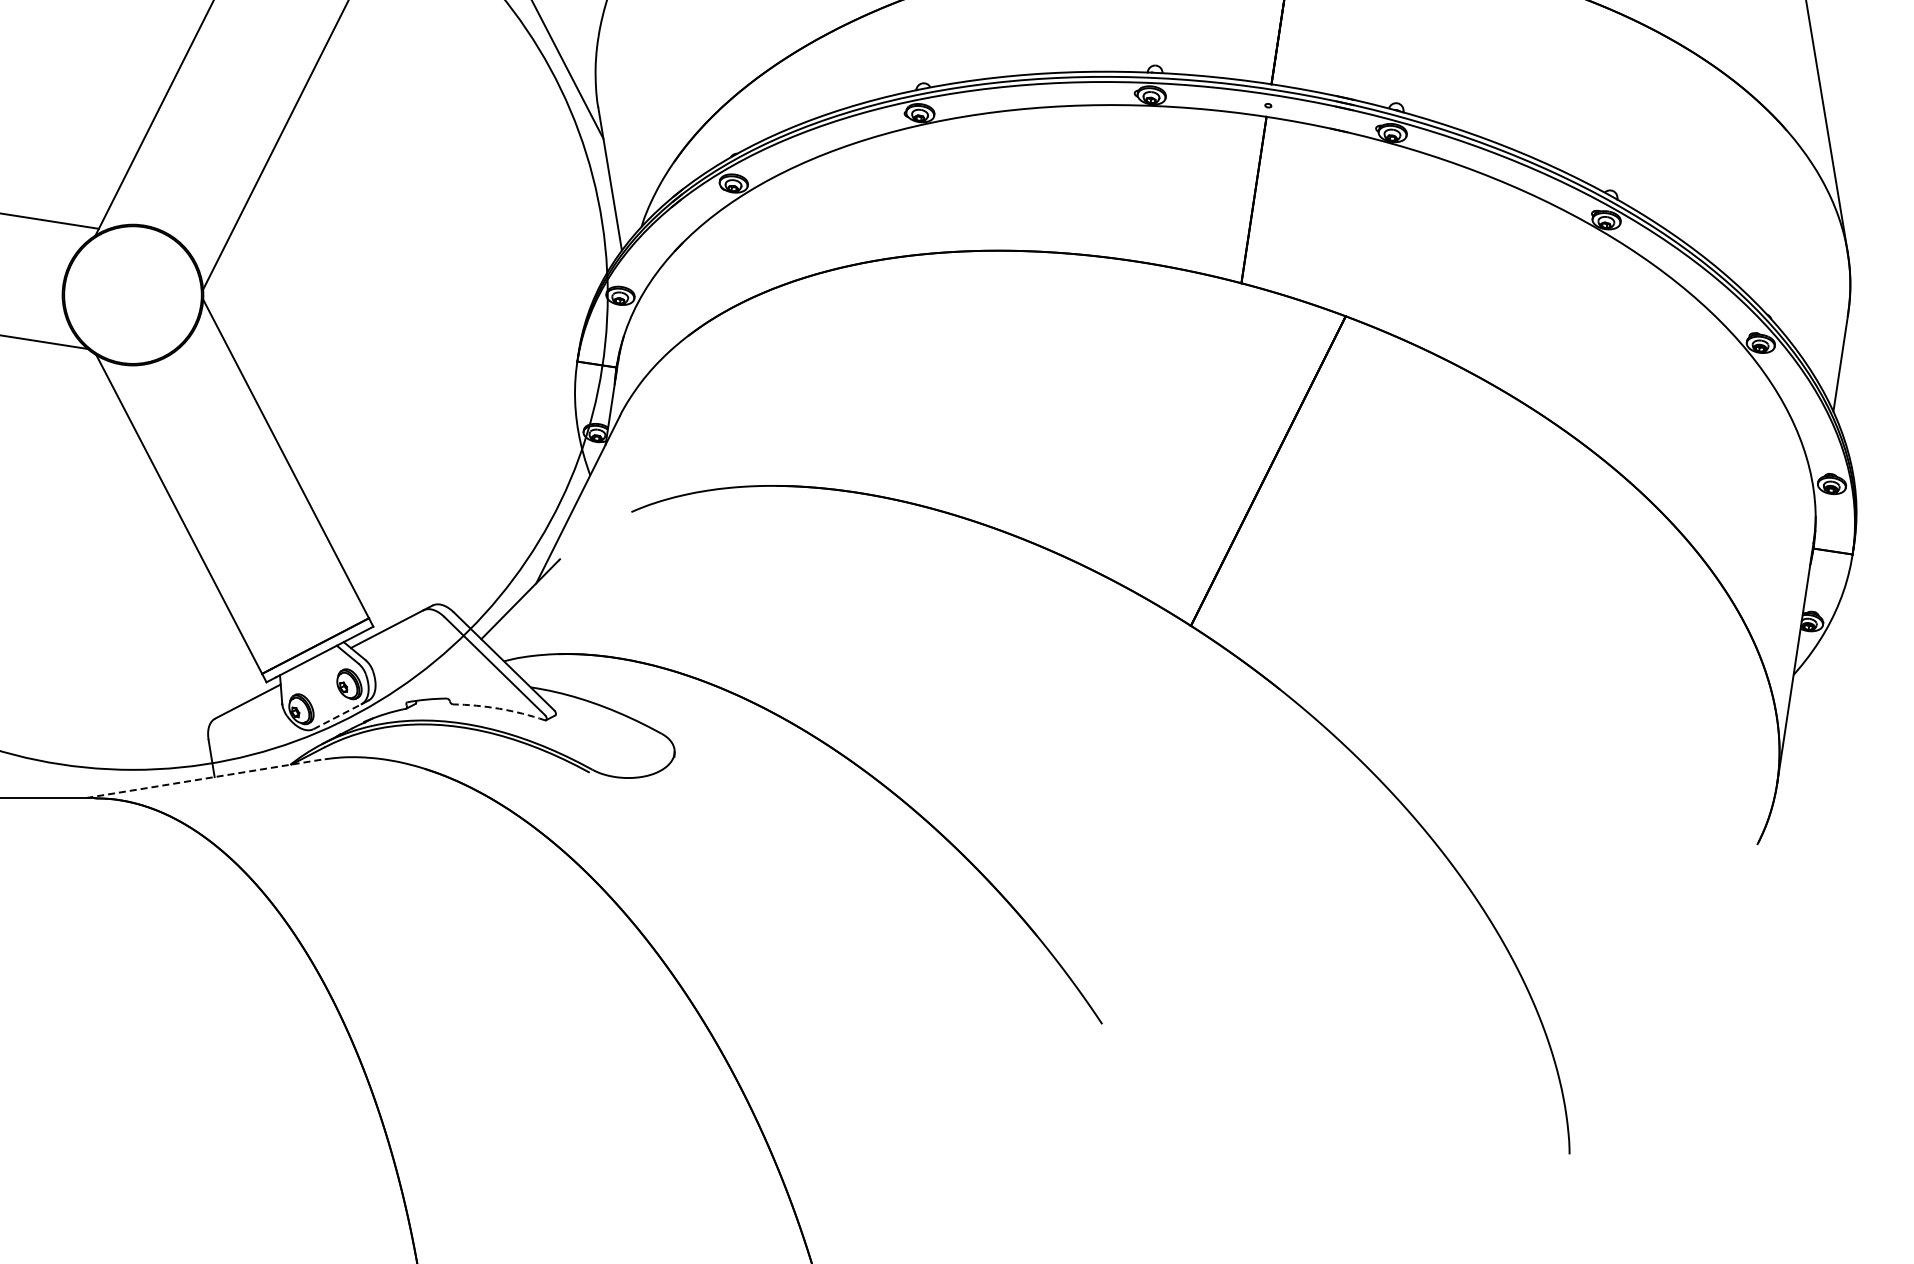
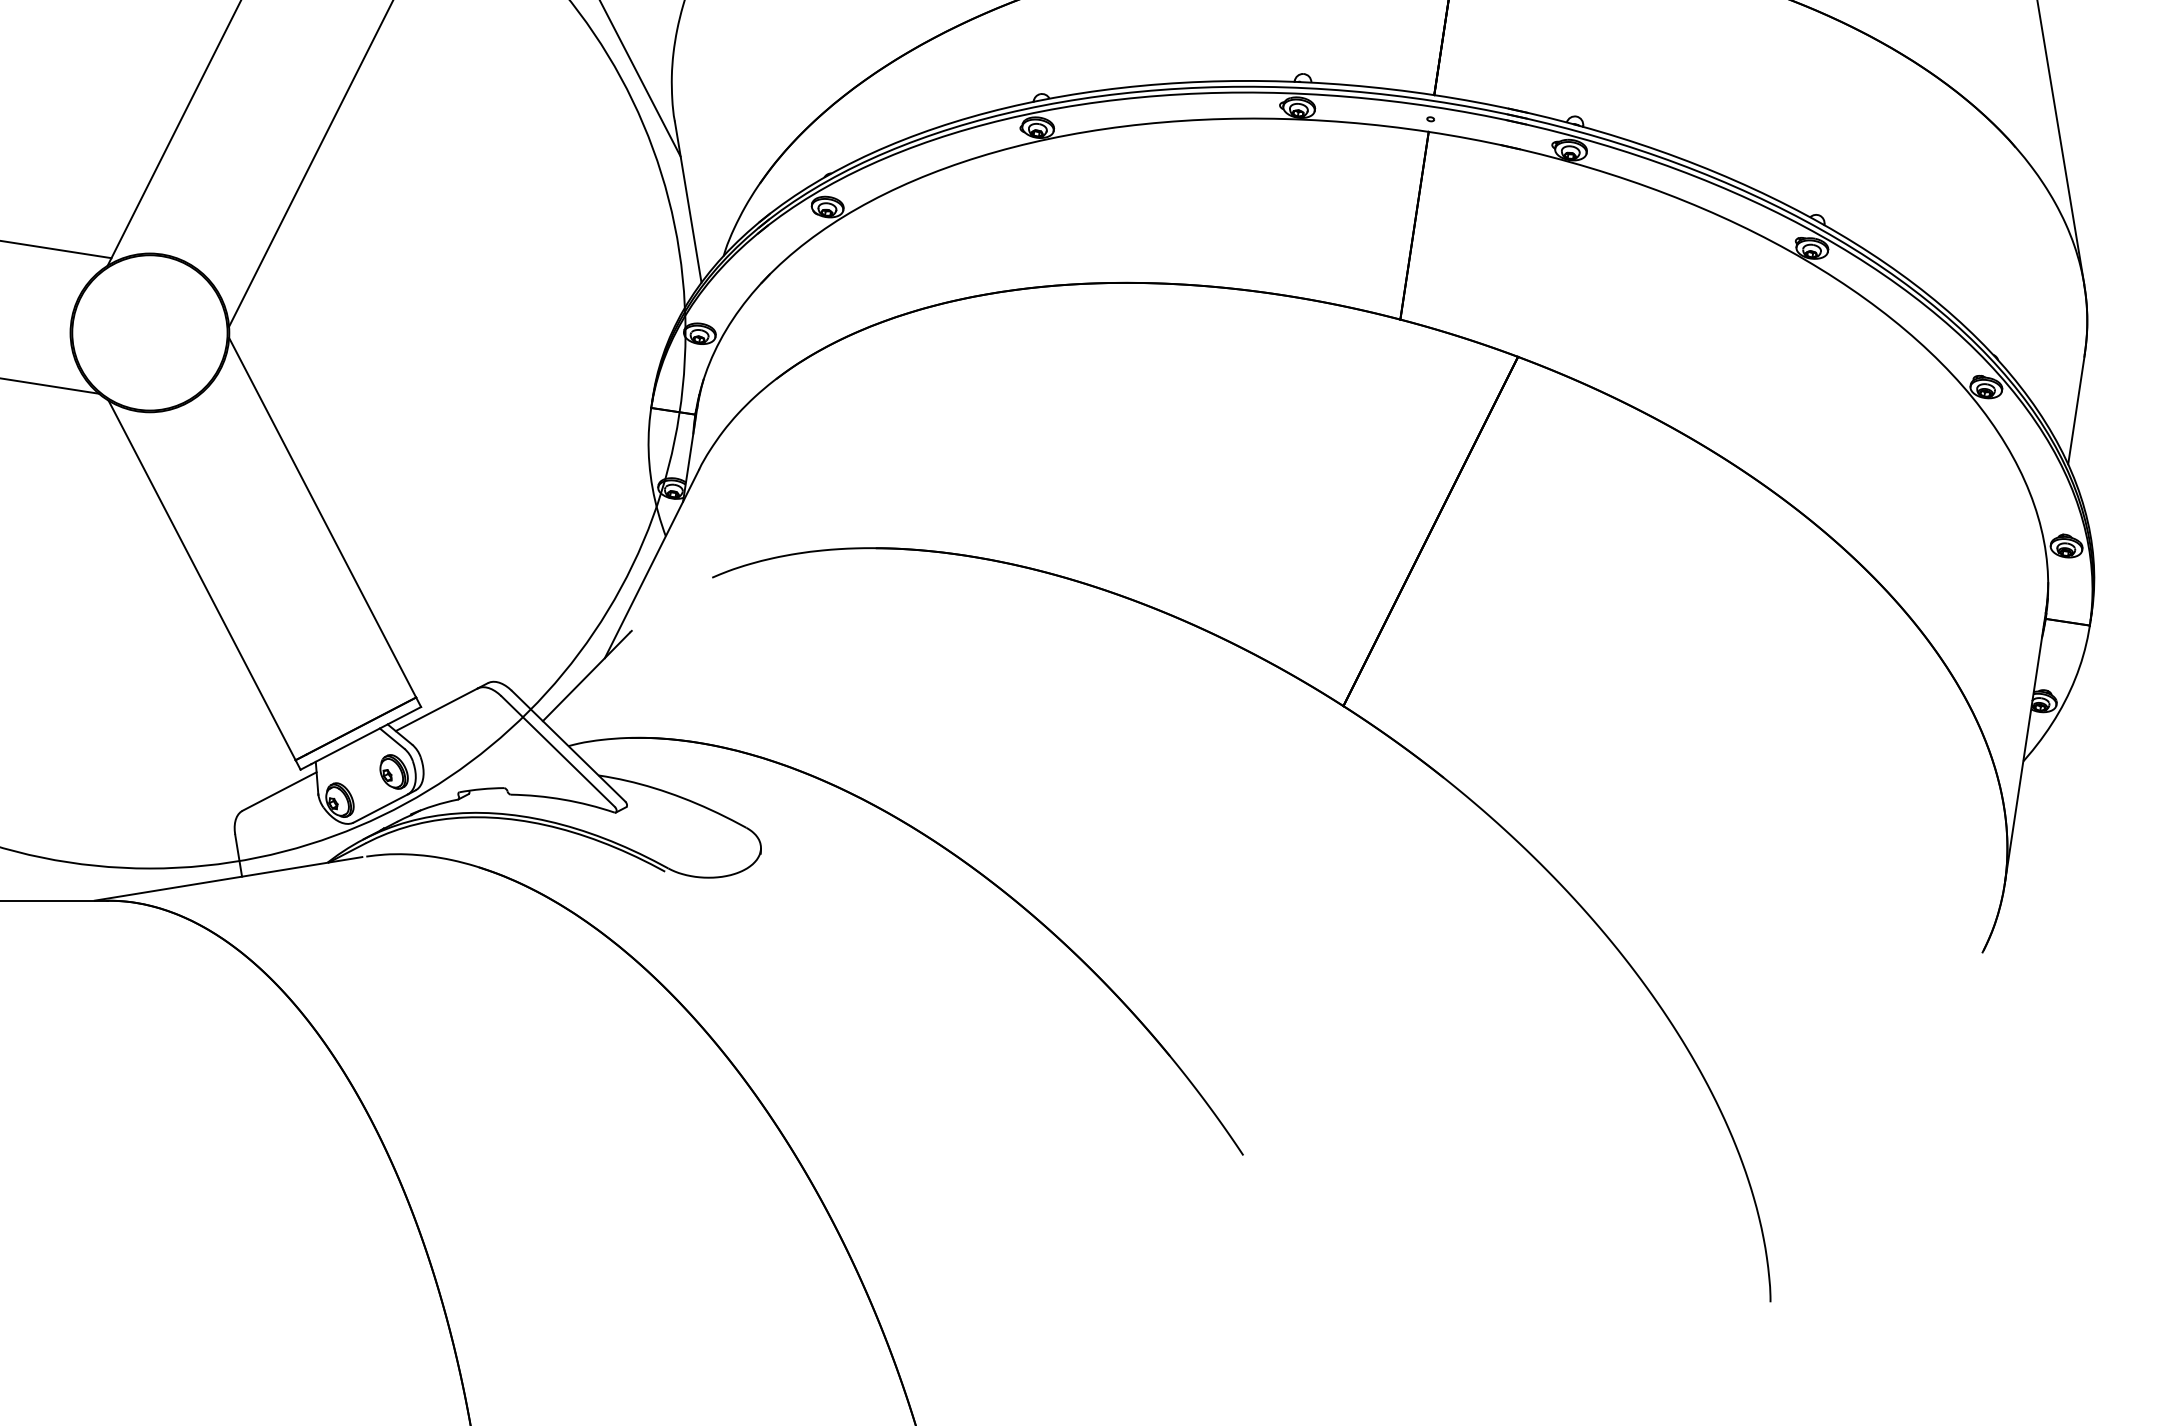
arc: (499, 708) -> (563, 799), dashed -> solid
line: (338, 716) -> (381, 808), dashed -> solid
line: (202, 779) -> (228, 879), dashed -> solid

